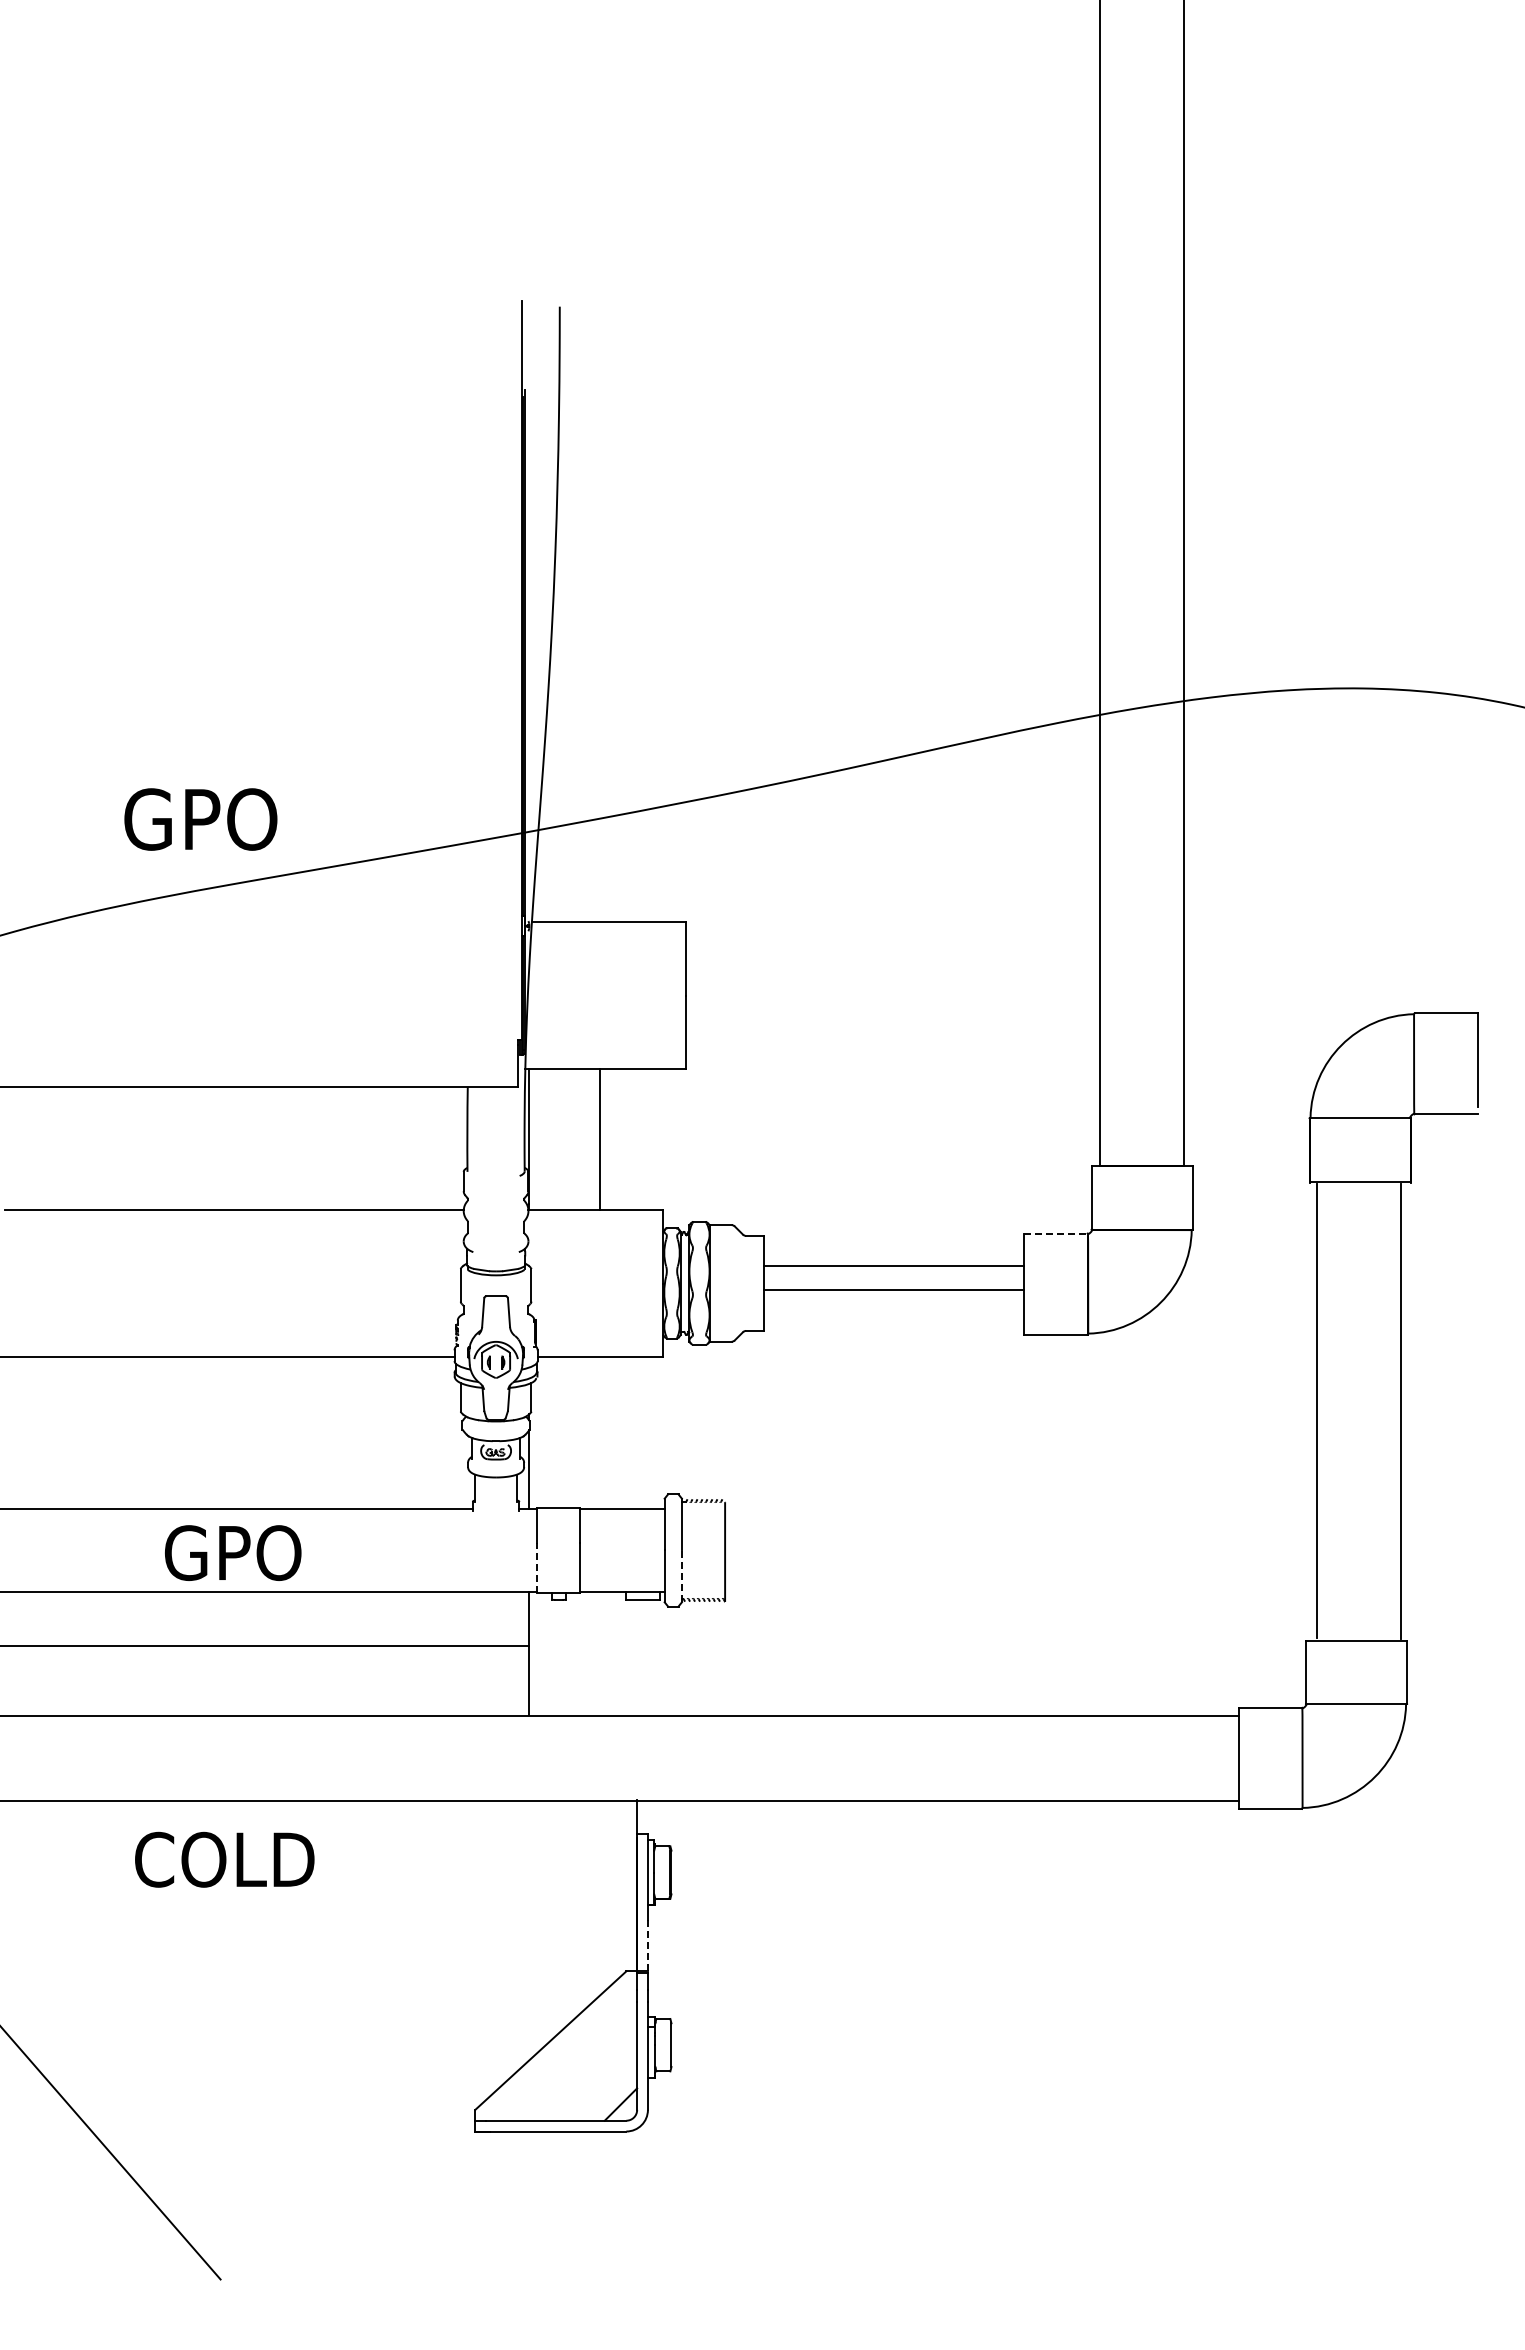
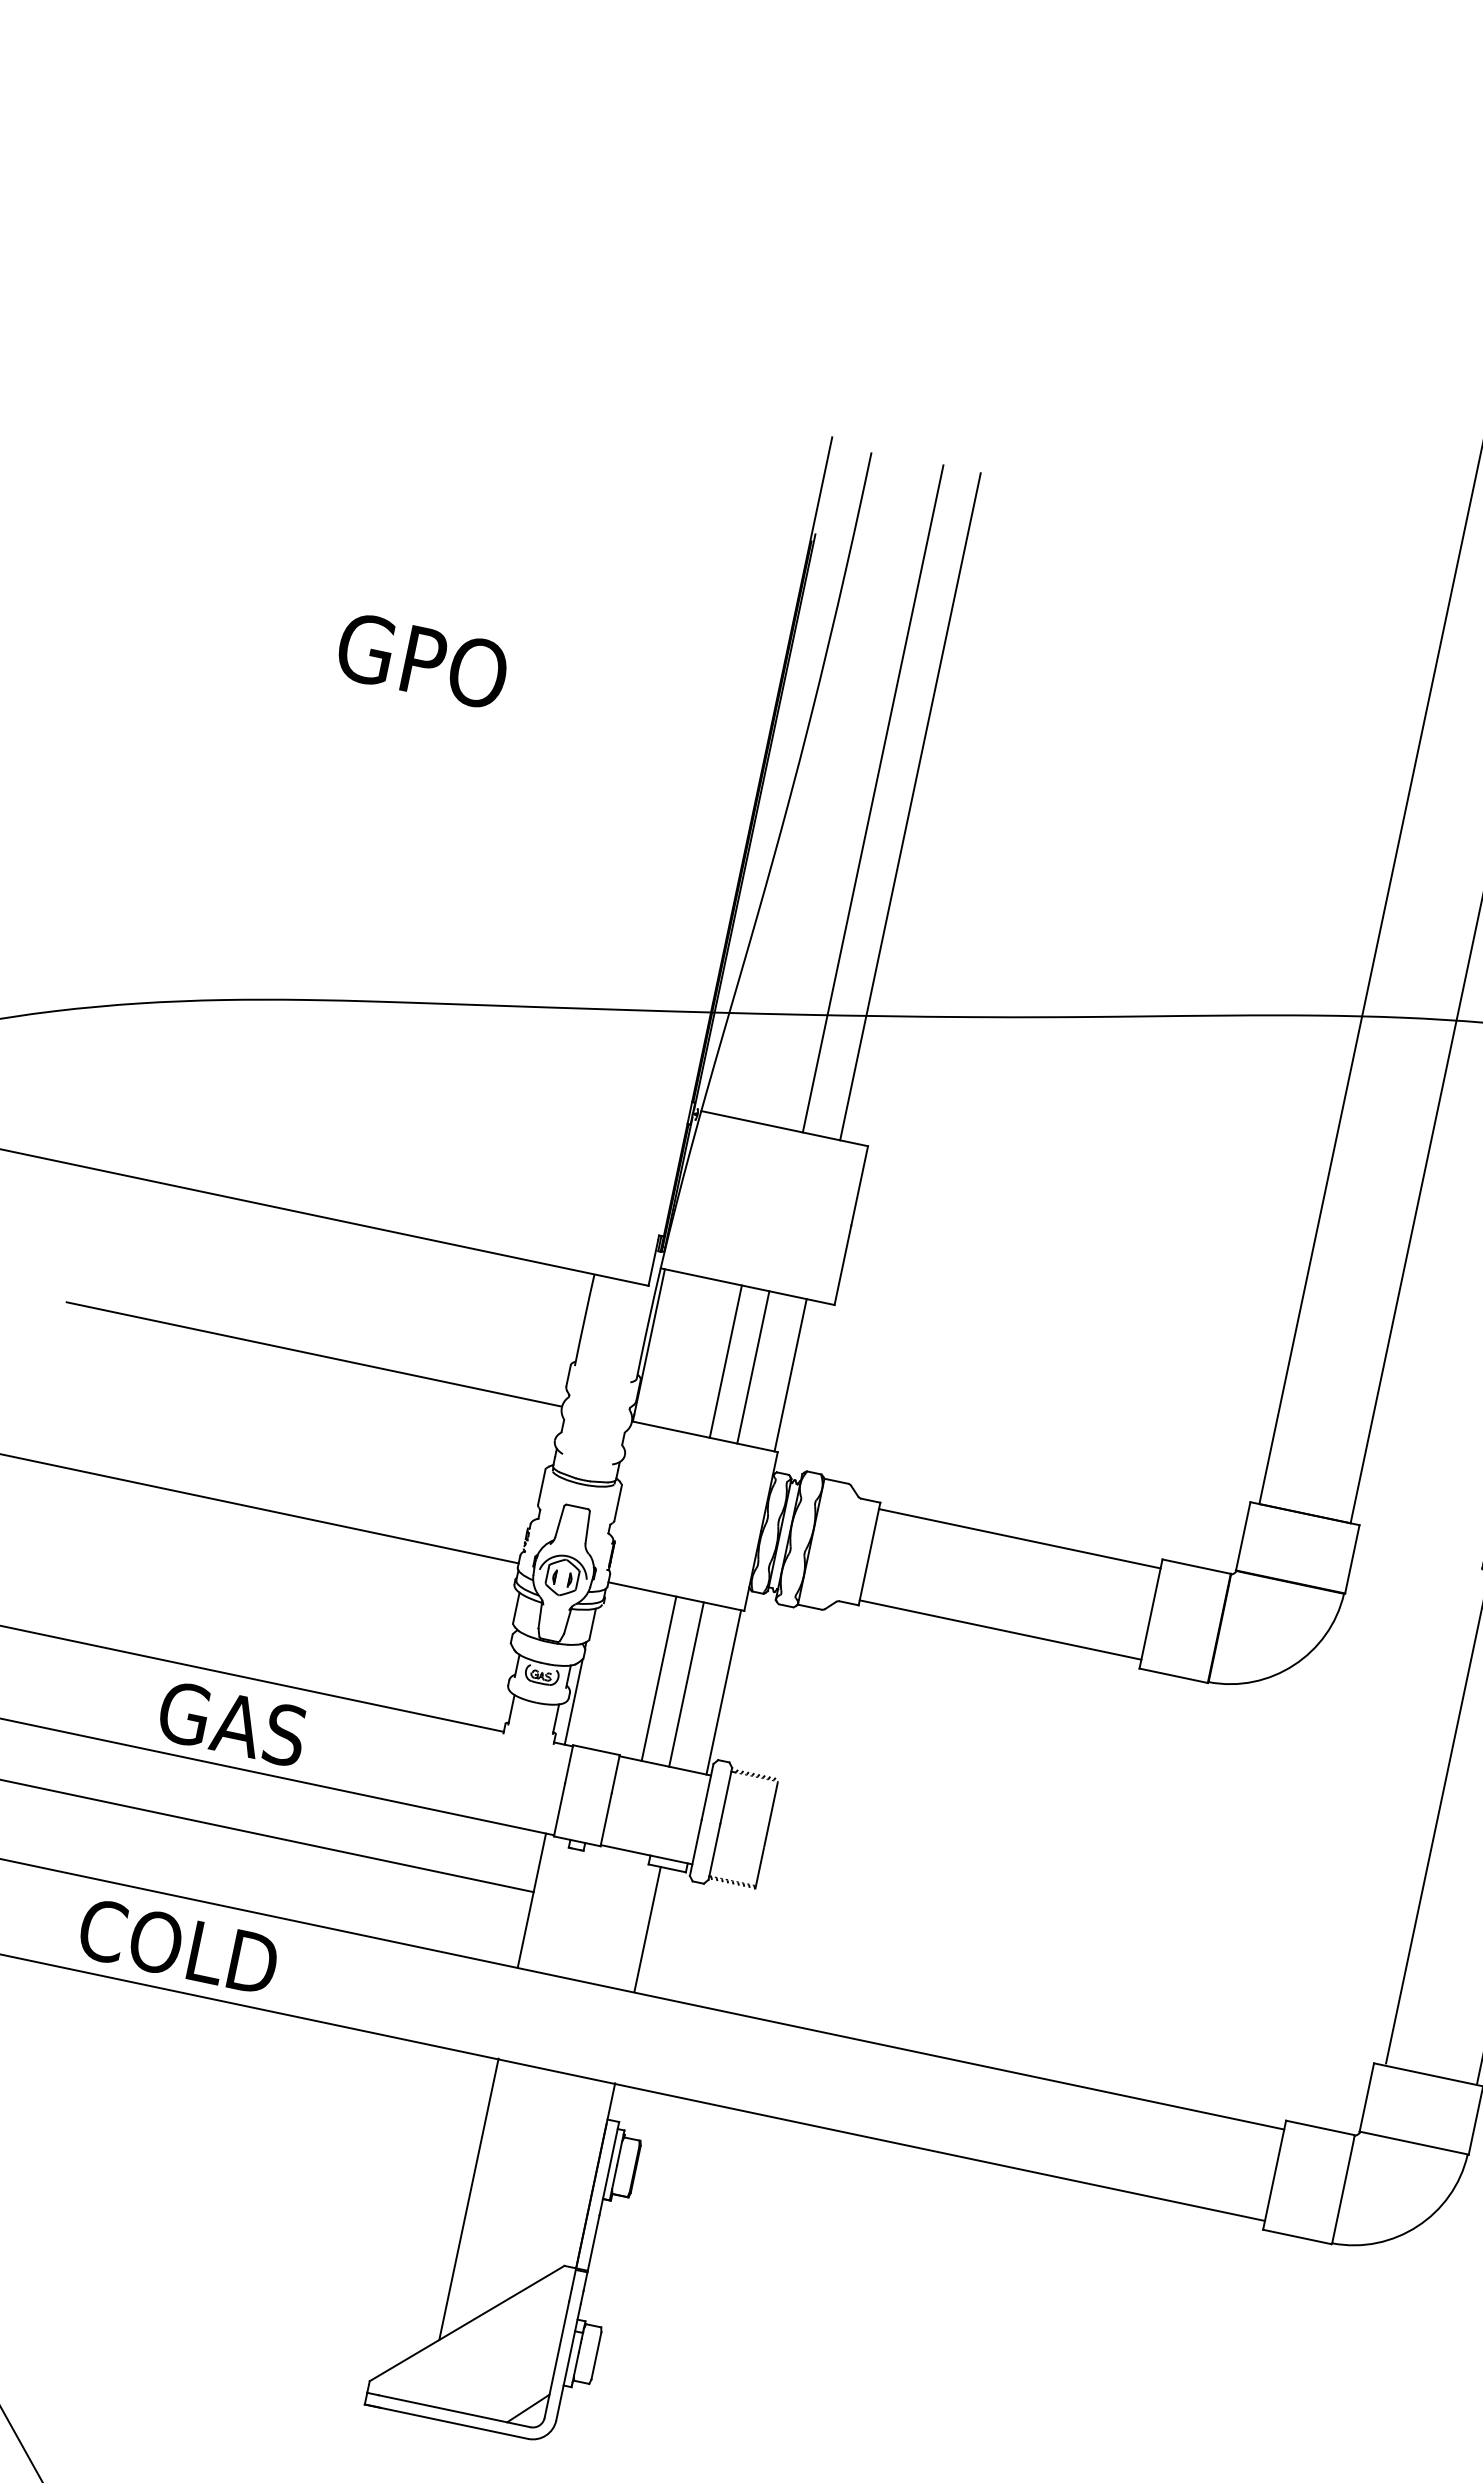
line: (625, 613) -> (872, 798), added
line: (660, 613) -> (910, 806), added
text: (200, 819) -> (422, 661), moved
line: (625, 1139) -> (752, 1367), added
line: (660, 1139) -> (790, 1375), added
line: (1056, 1233) -> (1197, 1566), dashed -> solid
line: (893, 1266) -> (999, 1630), moved
line: (893, 1289) -> (1019, 1538), moved
line: (600, 1433) -> (659, 1678), added
line: (625, 1433) -> (686, 1684), added
line: (660, 1433) -> (723, 1692), added
text: (257, 1552) -> (261, 1729), GPO -> GAS
line: (536, 1568) -> (559, 1810), dashed -> solid
line: (681, 1576) -> (713, 1851), dashed -> solid
line: (637, 1657) -> (647, 1929), added
text: (224, 1859) -> (178, 1946), moved
line: (529, 1930) -> (469, 2199), added
line: (647, 1945) -> (593, 2242), dashed -> solid

